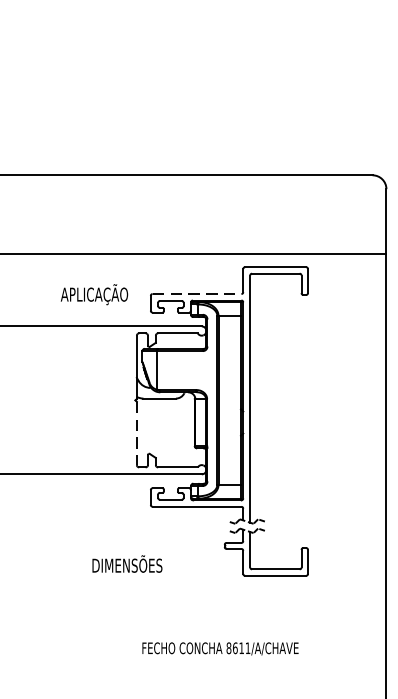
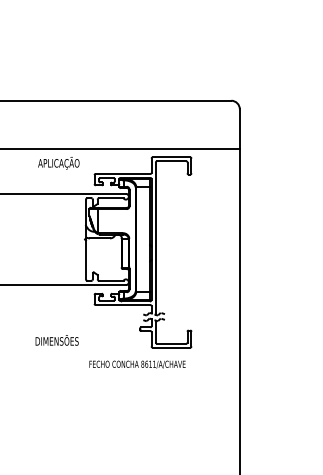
line: (197, 293) -> (123, 173), dashed -> solid
text: (93, 294) -> (58, 163), moved
line: (137, 432) -> (86, 259), dashed -> solid
text: (126, 564) -> (56, 340), moved
text: (220, 648) -> (137, 364), moved

